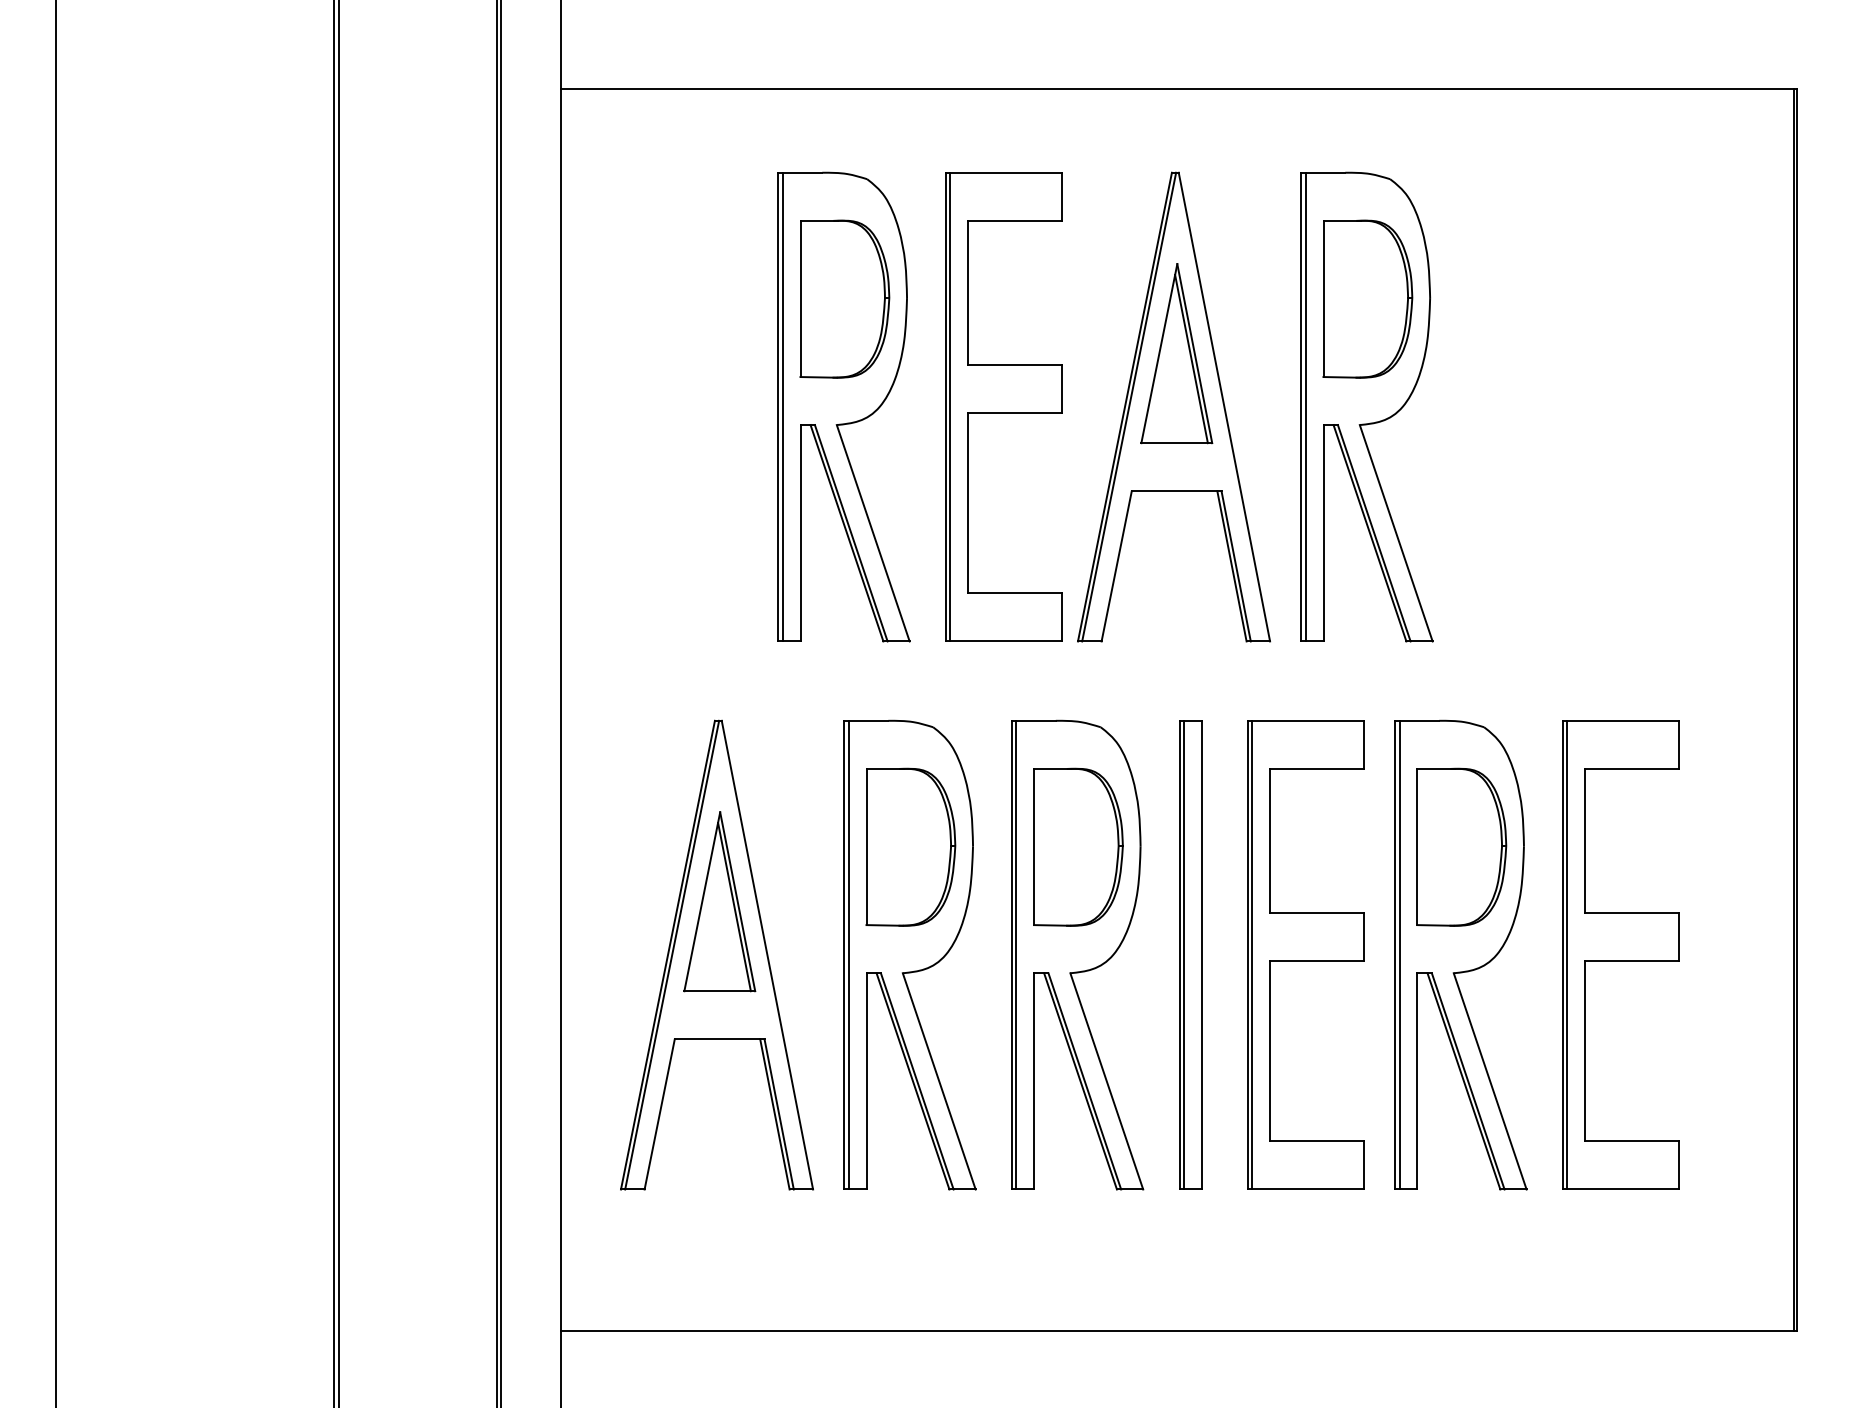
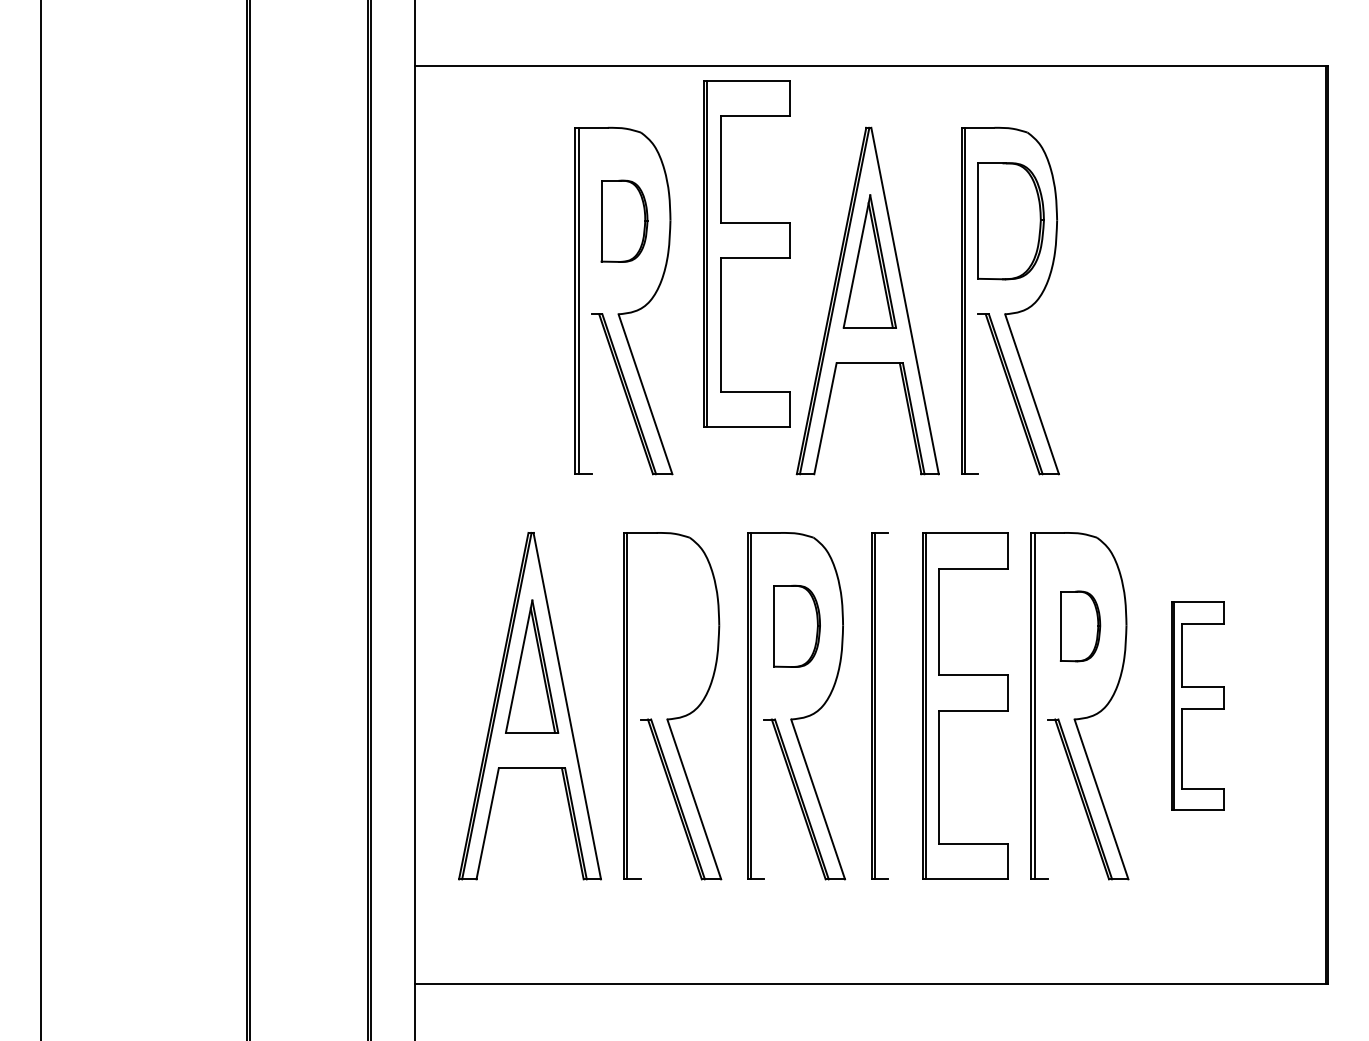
part: (844, 299) -> (624, 221), size x0.7
part: (1003, 406) -> (746, 253), moved
line: (800, 533) -> (591, 394), removed
line: (1323, 533) -> (978, 394), removed
part: (909, 847) -> (672, 626), removed
part: (1077, 847) -> (796, 626), size x0.7
part: (1461, 847) -> (1080, 626), size x0.6
line: (1201, 954) -> (888, 705), removed
part: (1620, 954) -> (1197, 705), size x0.6
line: (866, 1081) -> (640, 799), removed
line: (1034, 1081) -> (764, 799), removed
line: (1417, 1081) -> (1047, 799), removed

